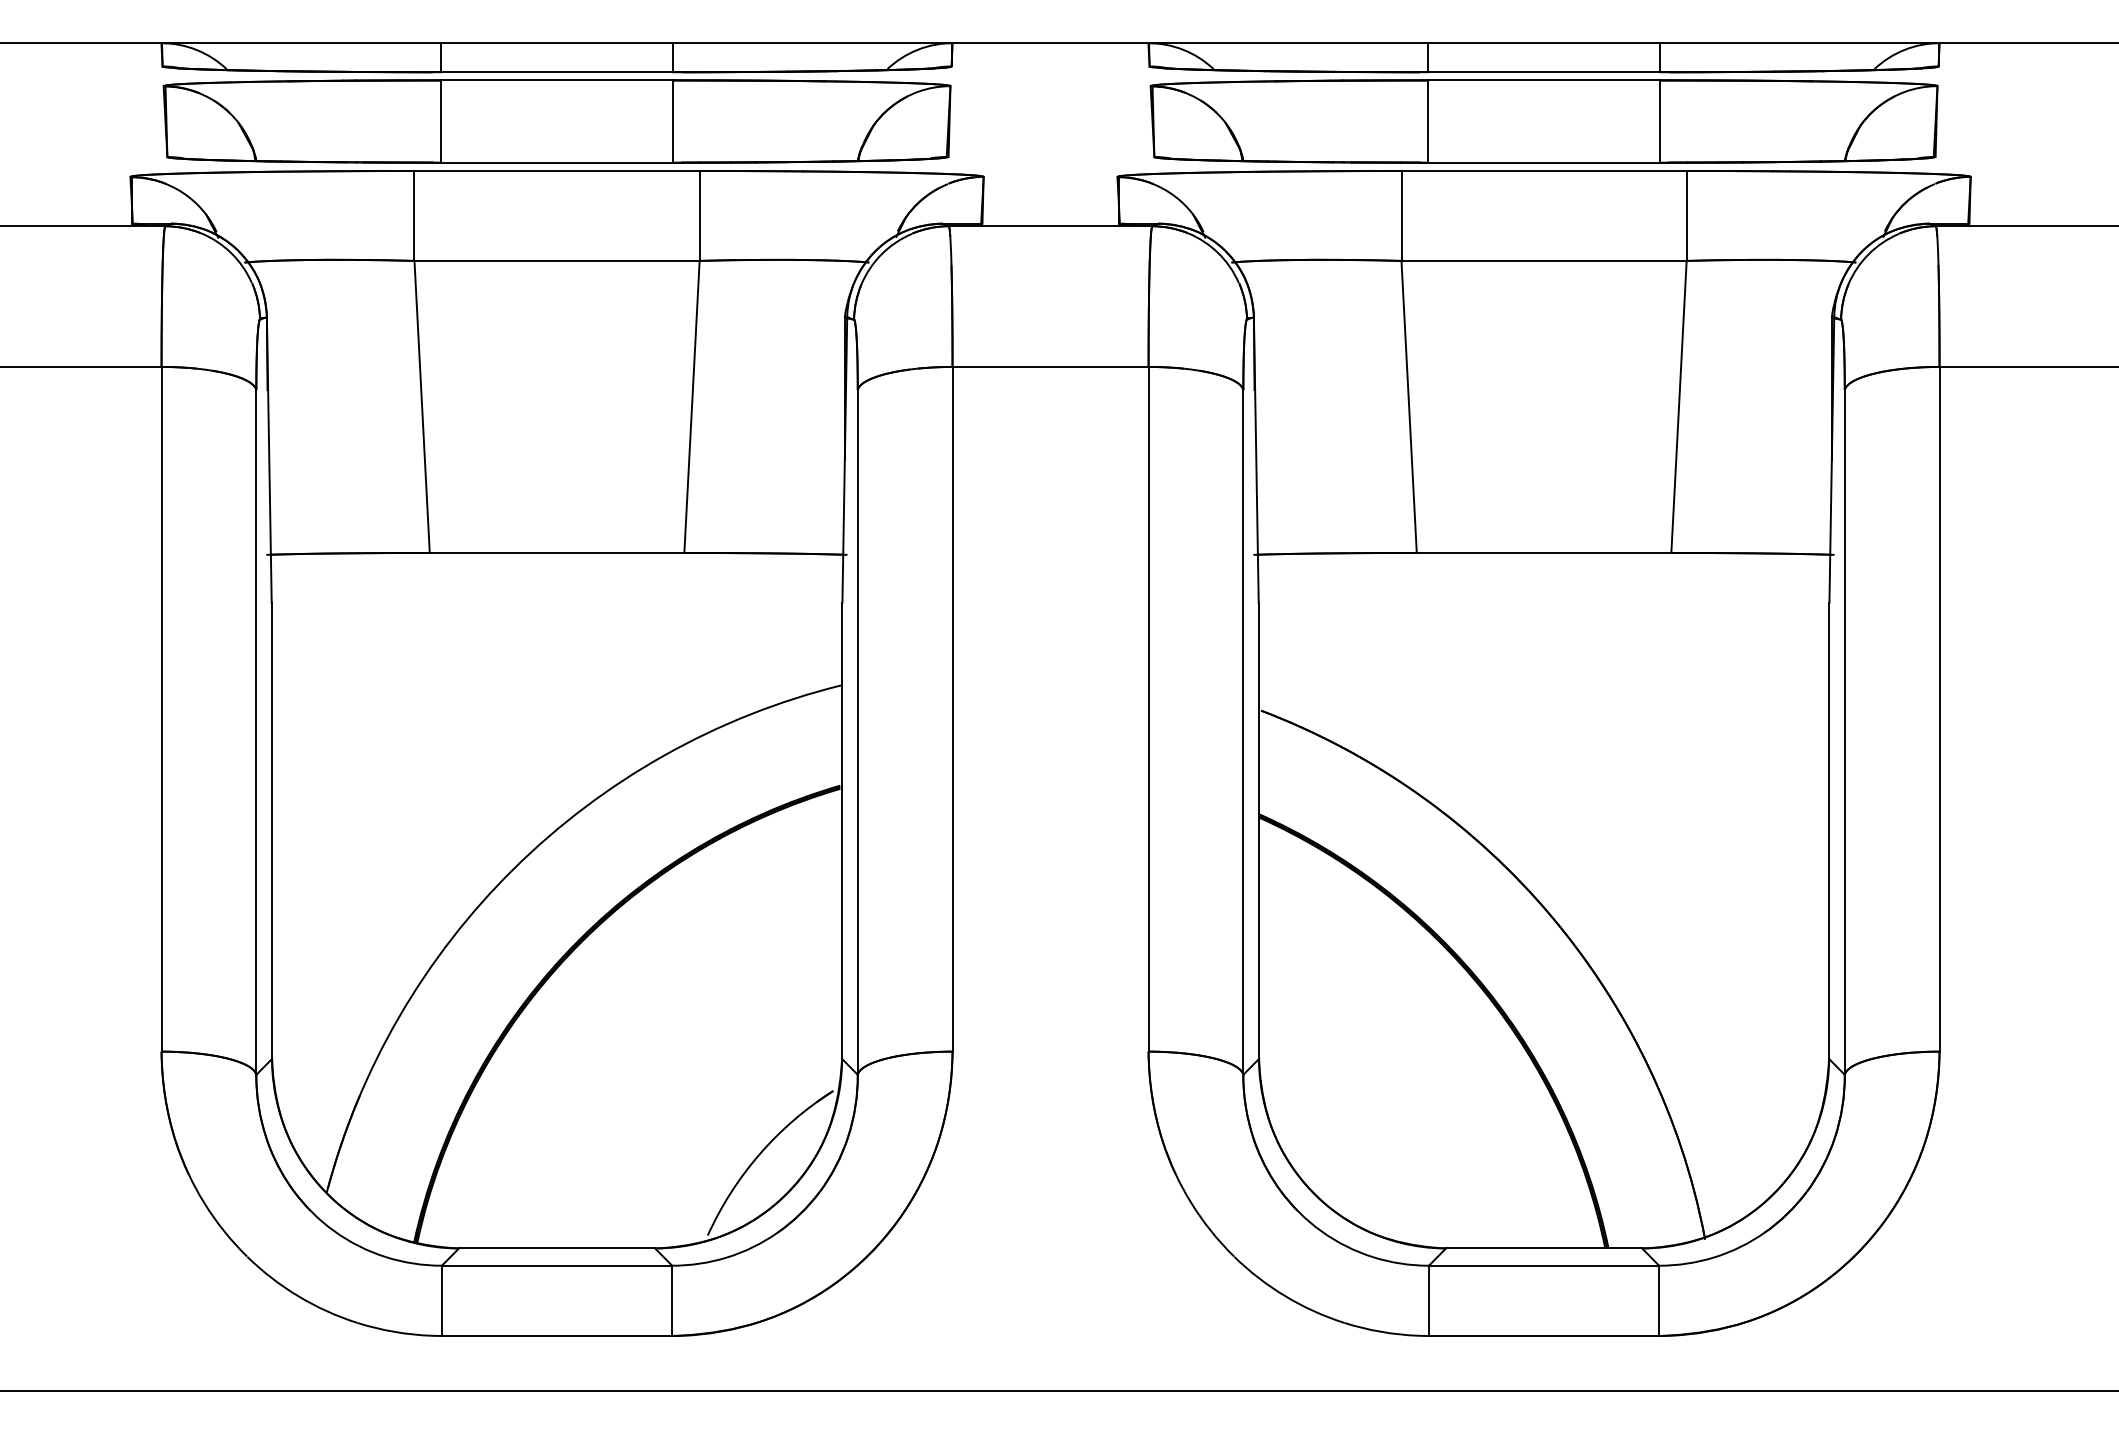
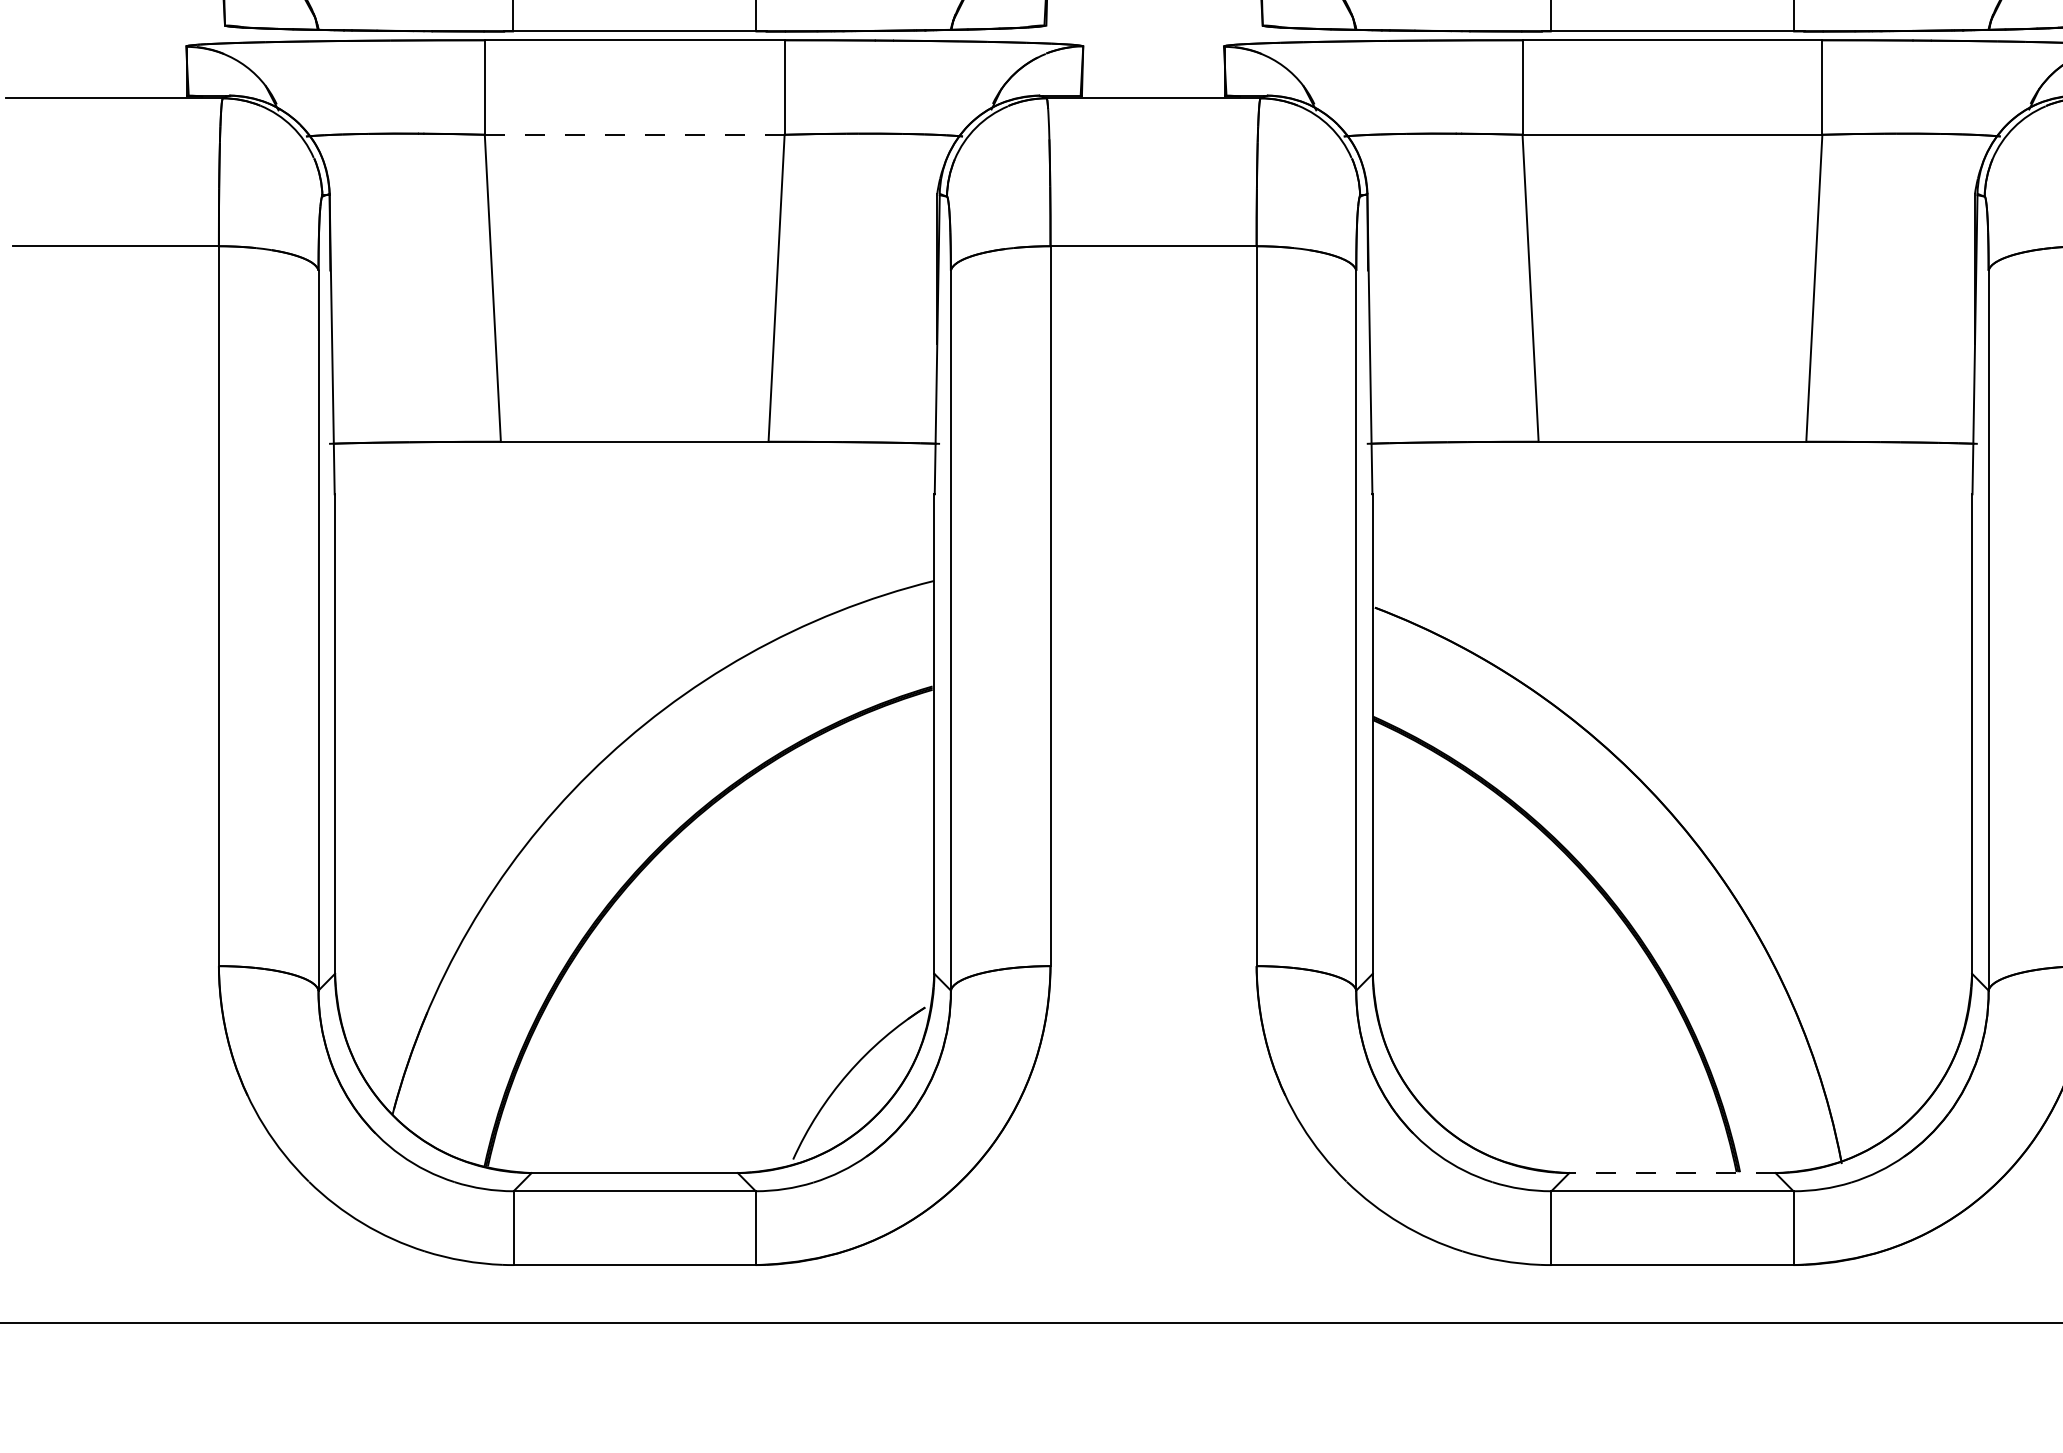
line: (557, 260) -> (635, 134), solid -> dashed
line: (1543, 1248) -> (1671, 1173), solid -> dashed

